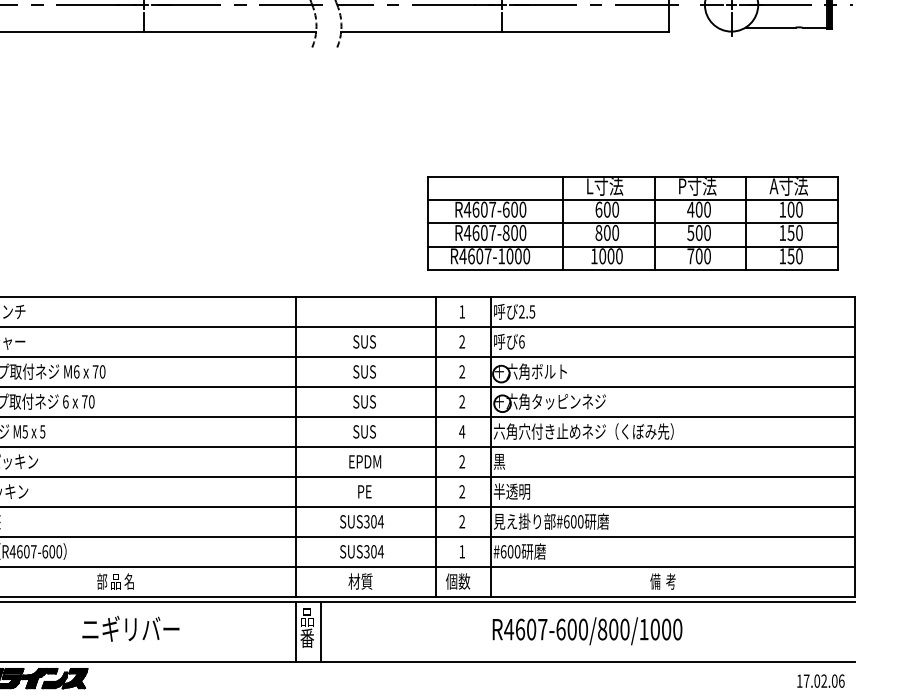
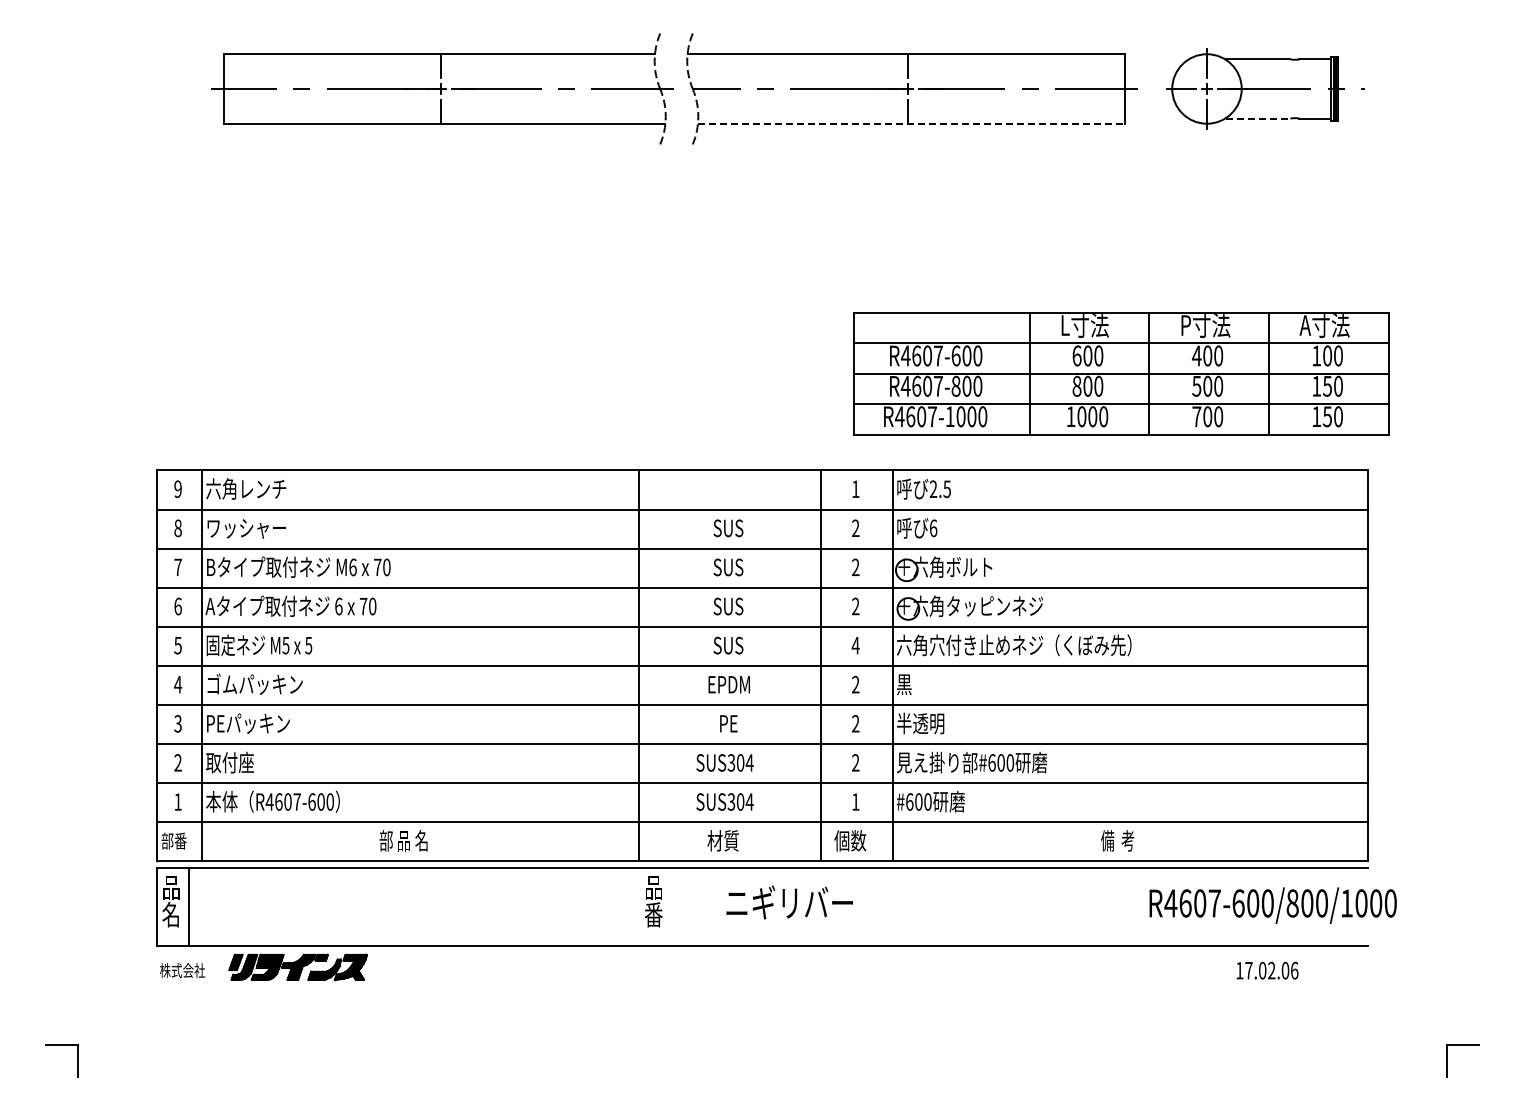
line: (771, 27) -> (1258, 118), solid -> dashed
line: (504, 31) -> (911, 123), solid -> dashed
part: (633, 223) -> (1121, 373), moved
text: (130, 628) -> (789, 902), moved
line: (295, 631) -> (638, 906), removed
line: (320, 631) -> (671, 906), removed
text: (587, 631) -> (1272, 905), moved
text: (820, 680) -> (1267, 970), moved

